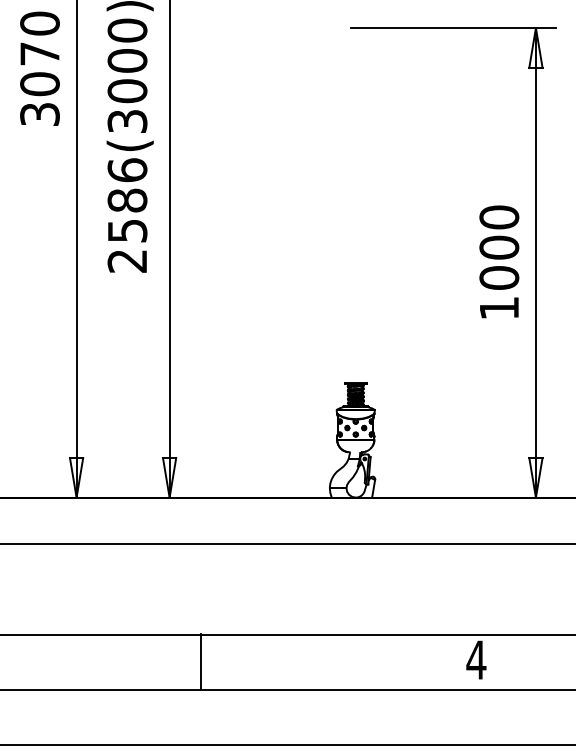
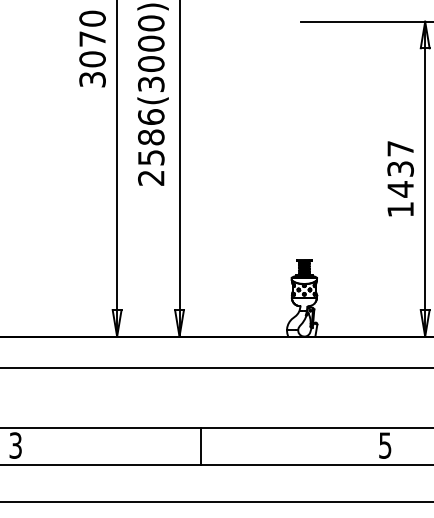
text: (499, 246) -> (400, 168), 1000 -> 1437
text: (475, 659) -> (384, 445), 4 -> 5

